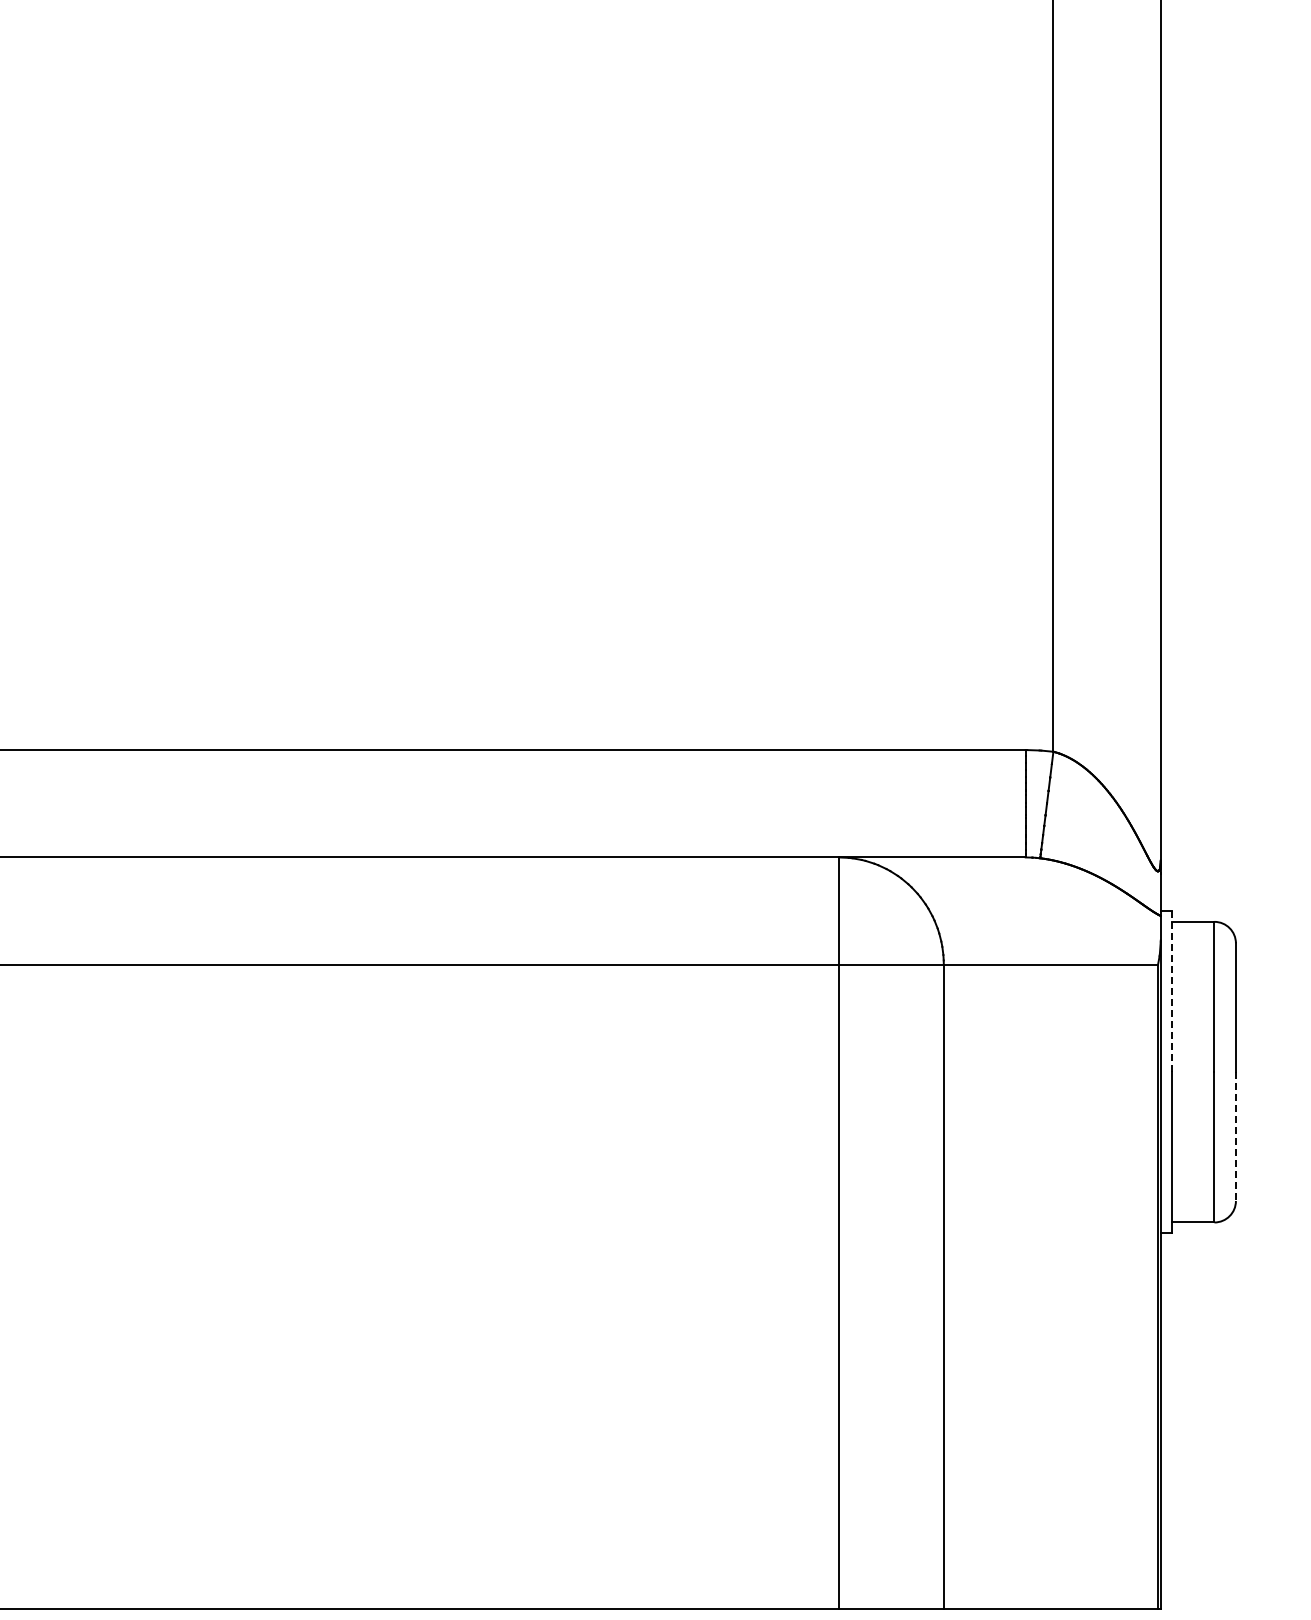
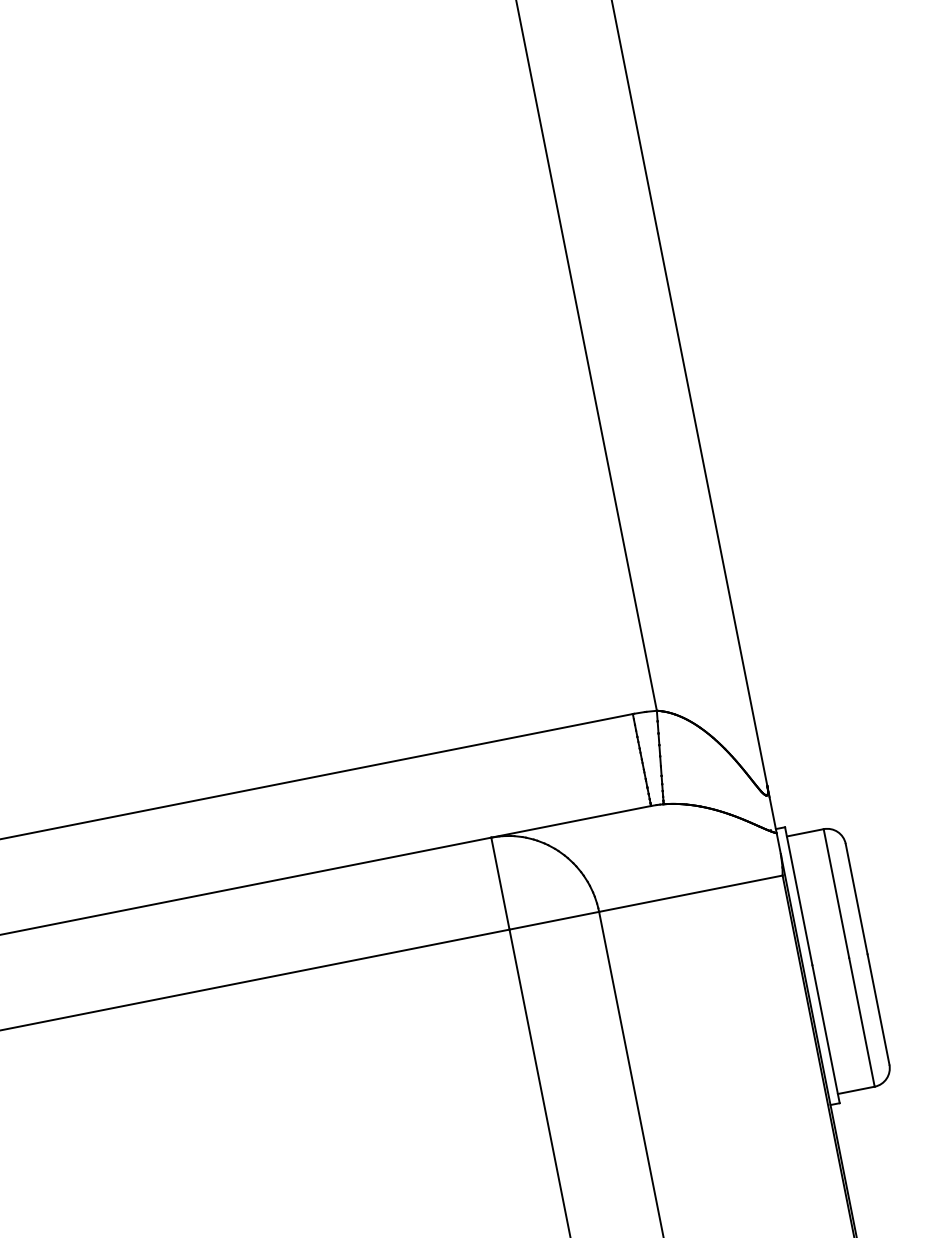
line: (1171, 991) -> (798, 896), dashed -> solid
line: (1235, 1137) -> (878, 1010), dashed -> solid

